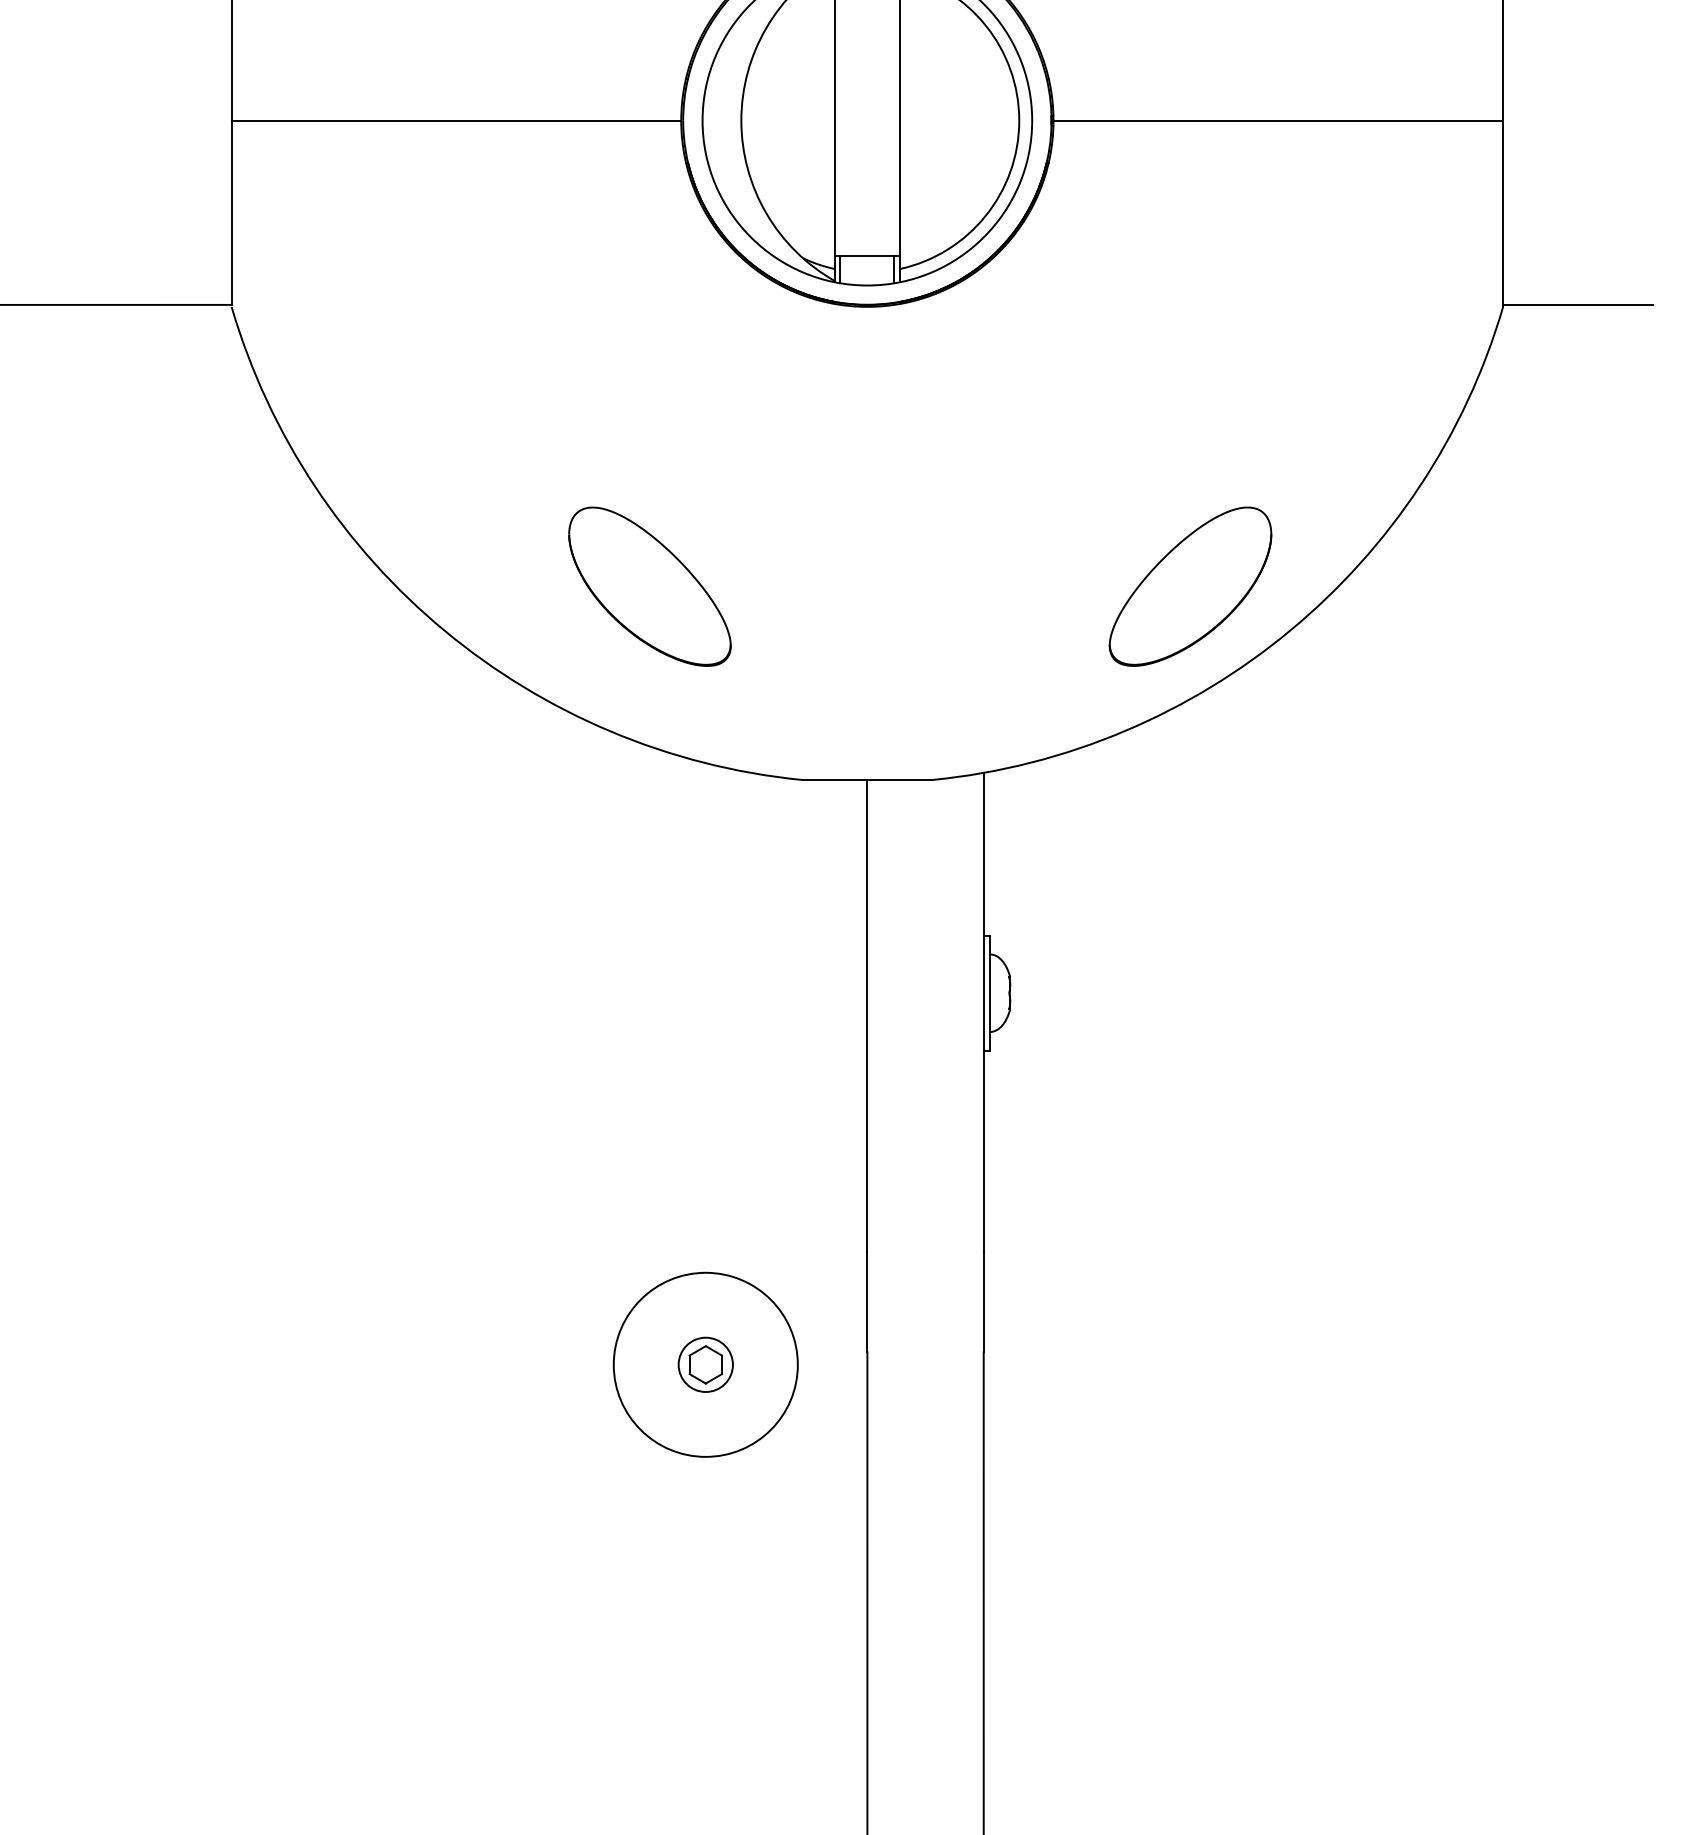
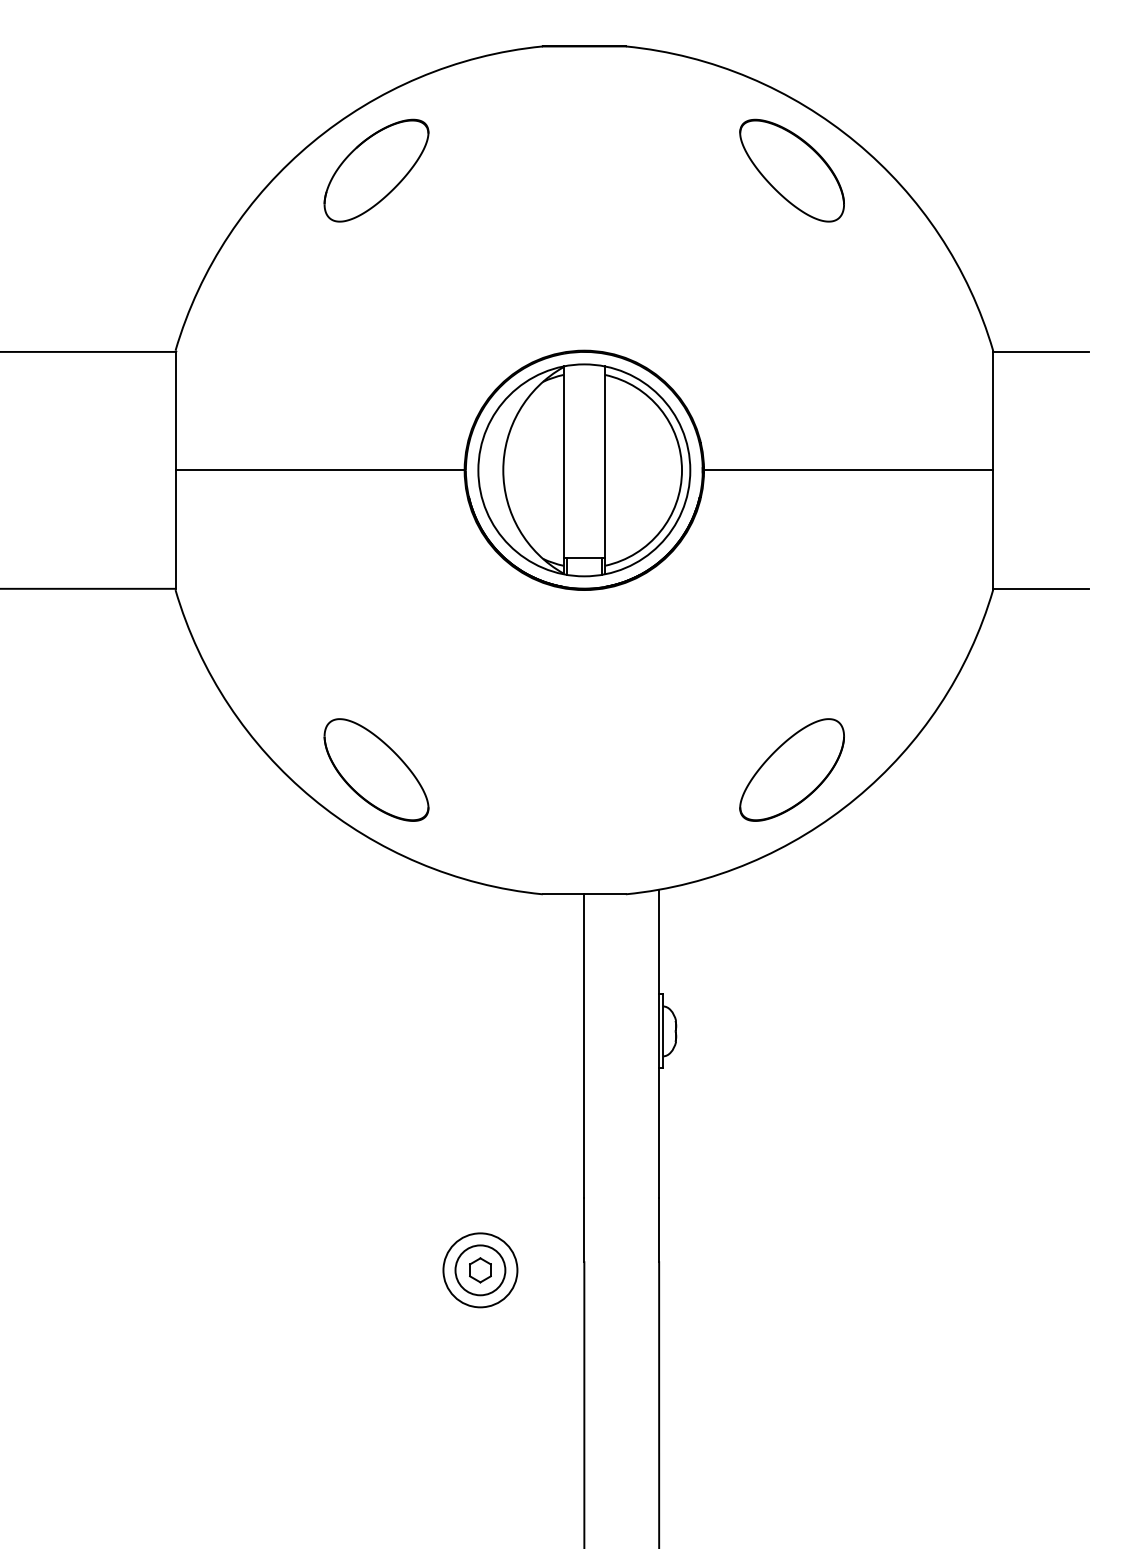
part: (649, 585) -> (376, 769), moved
circle: (705, 1365) -> (480, 1270), size x0.62
circle: (705, 1365) -> (480, 1270), size x1.43

